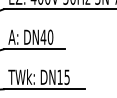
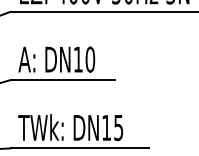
text: (43, 36) -> (78, 58), DN40 -> DN10

